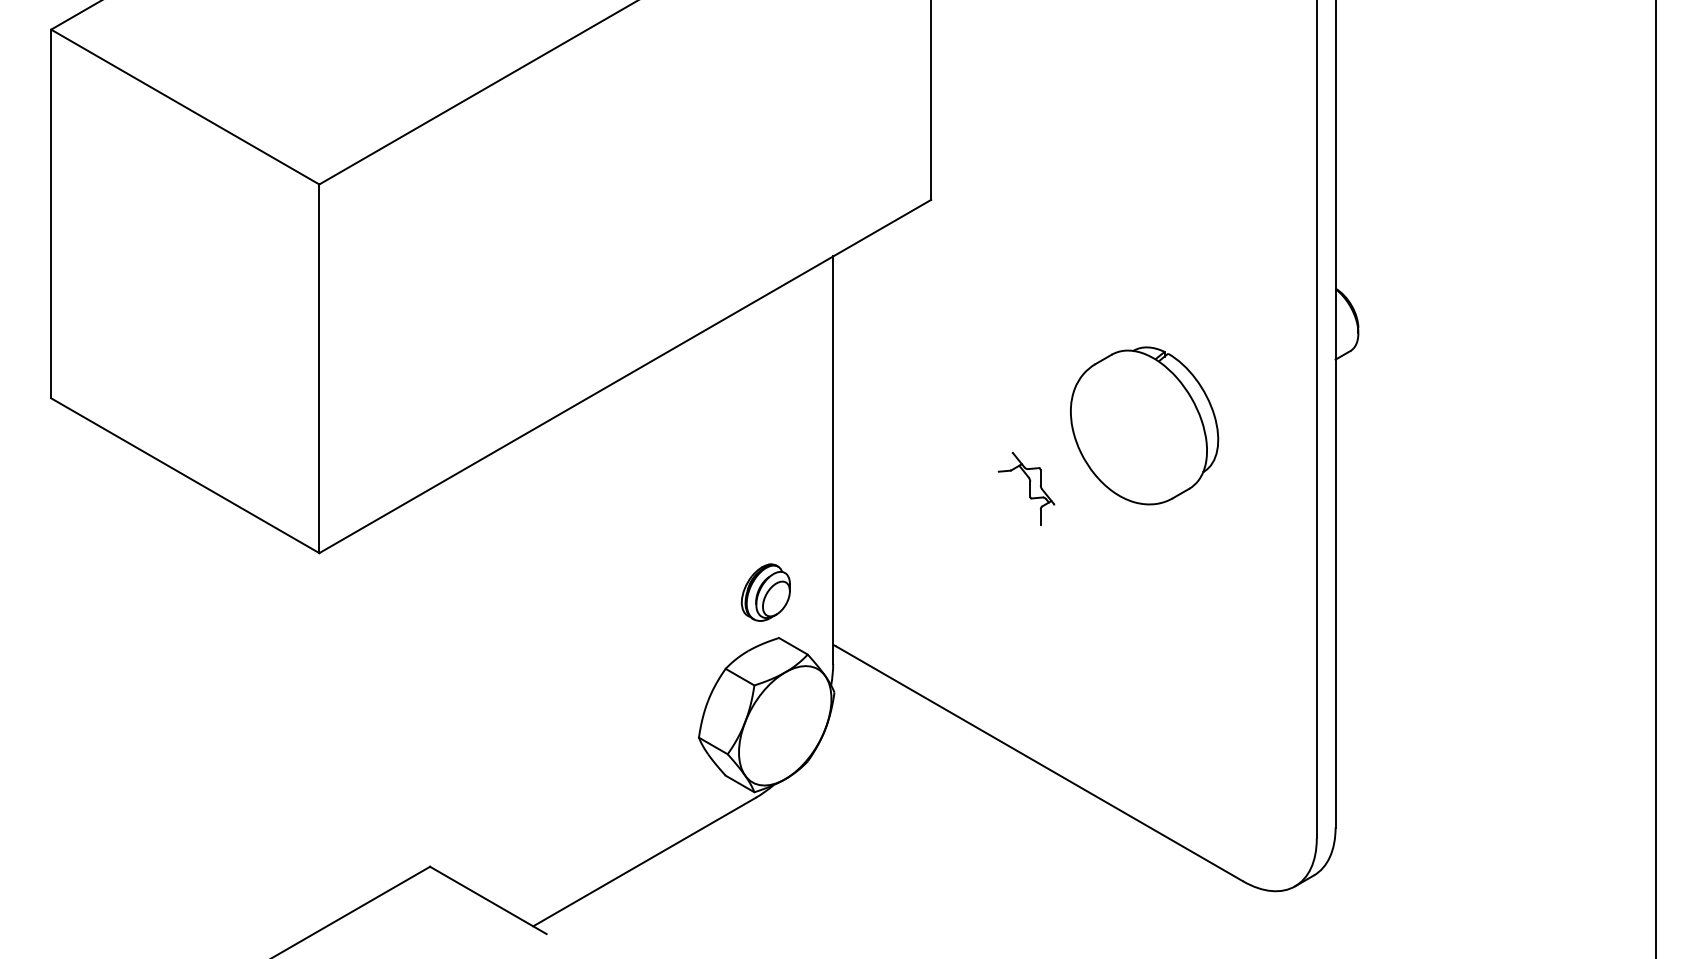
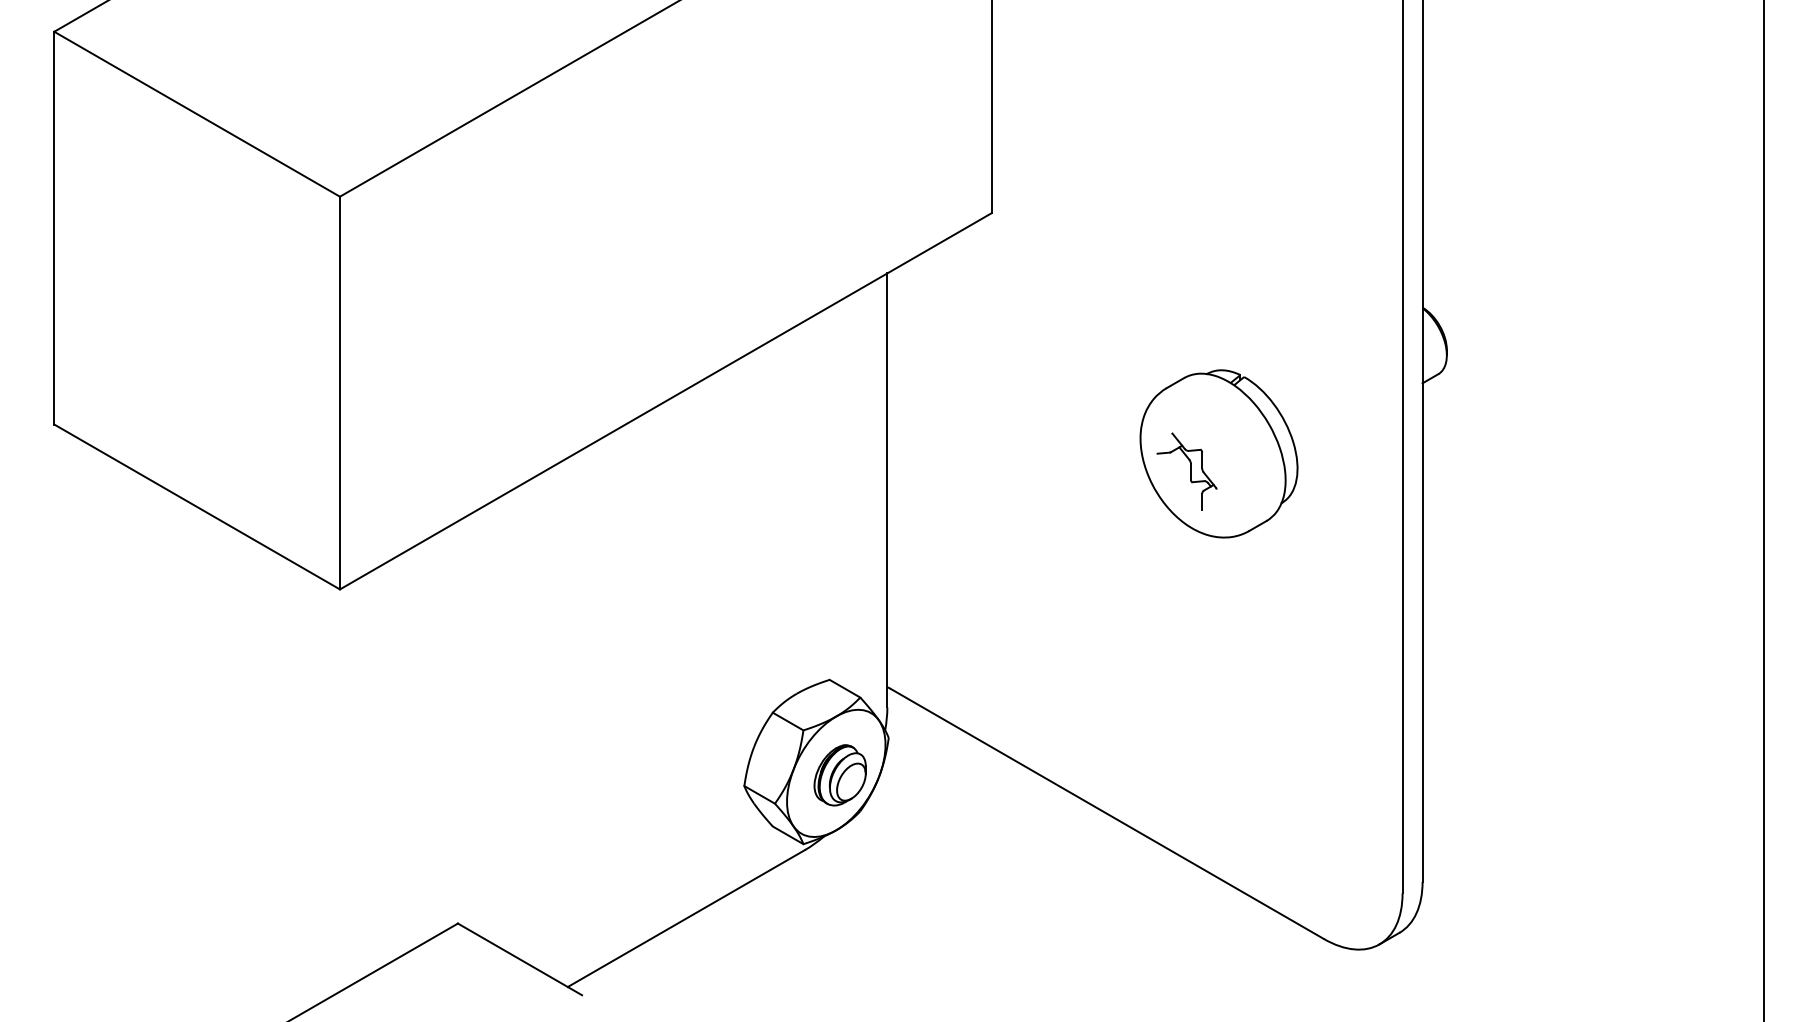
part: (1026, 488) -> (1187, 471), moved
part: (765, 592) -> (839, 775), moved

